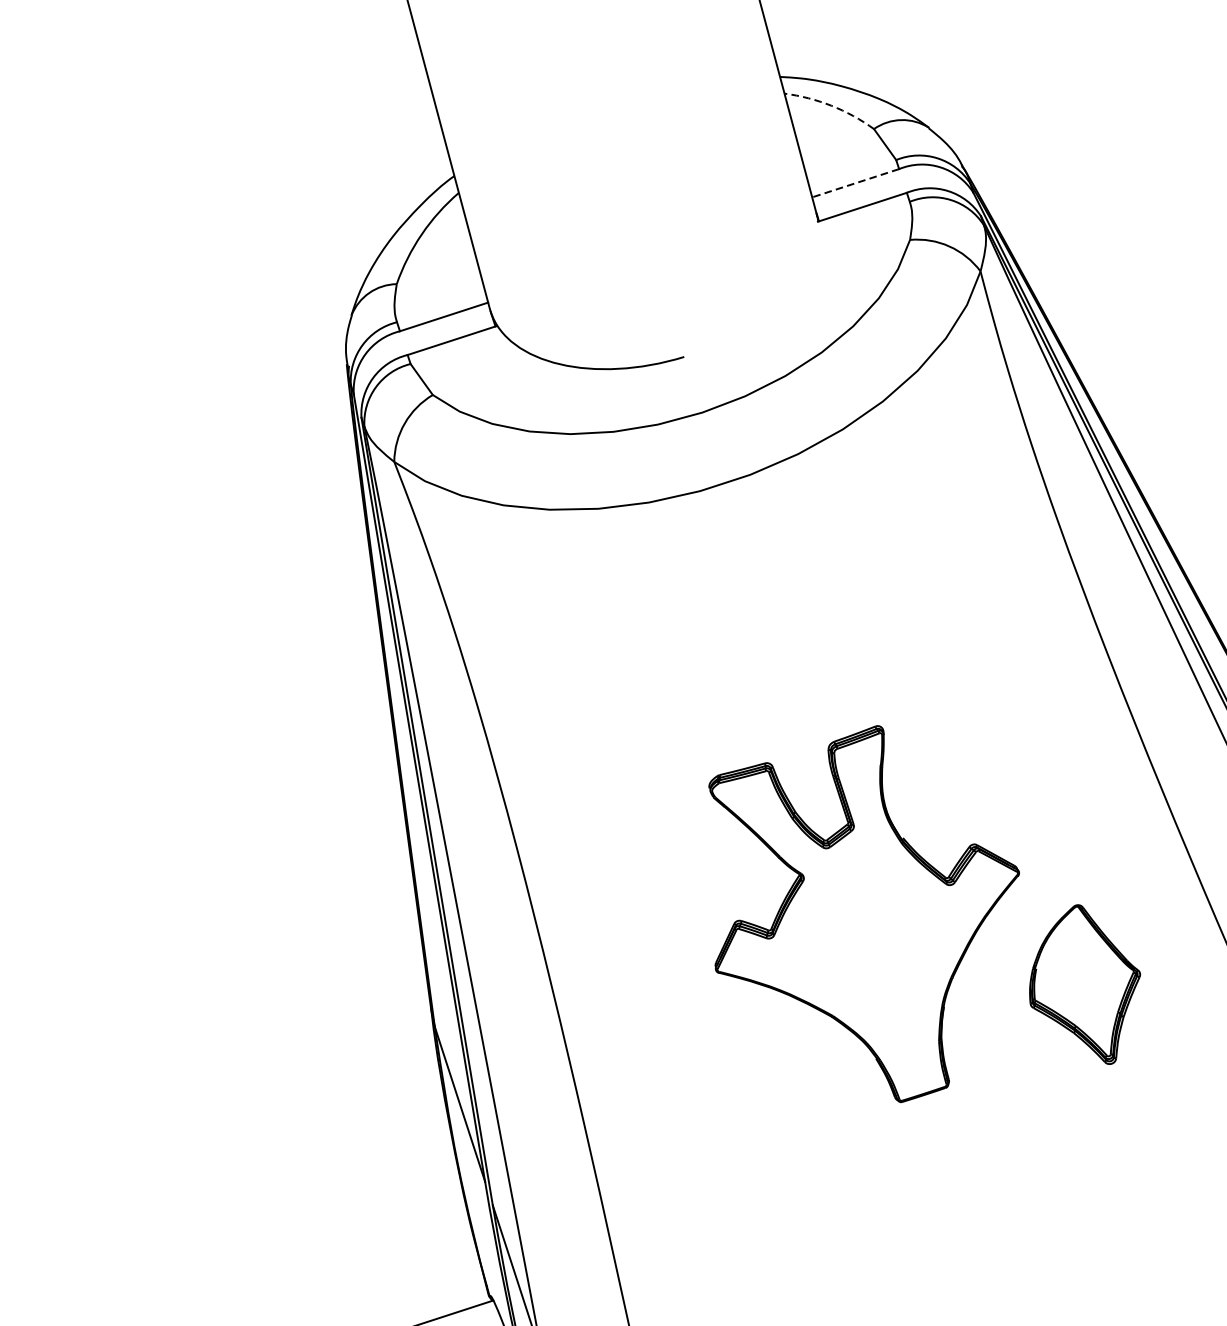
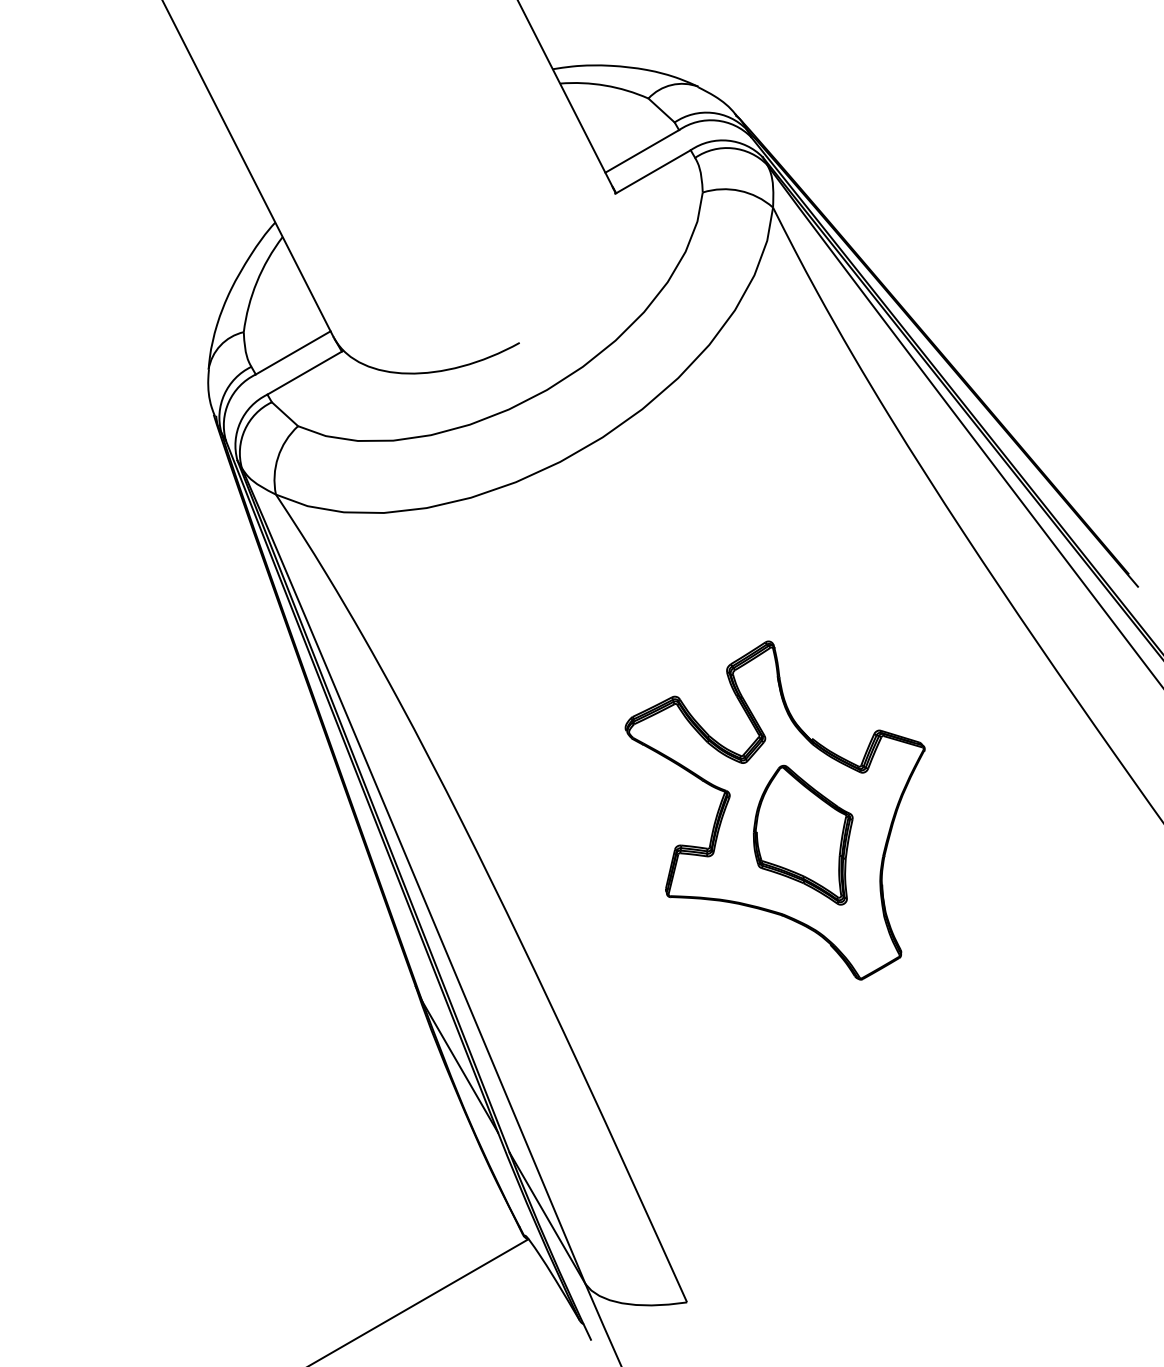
arc: (831, 105) -> (605, 85), dashed -> solid
line: (855, 183) -> (642, 151), dashed -> solid
part: (1084, 981) -> (803, 834), moved

